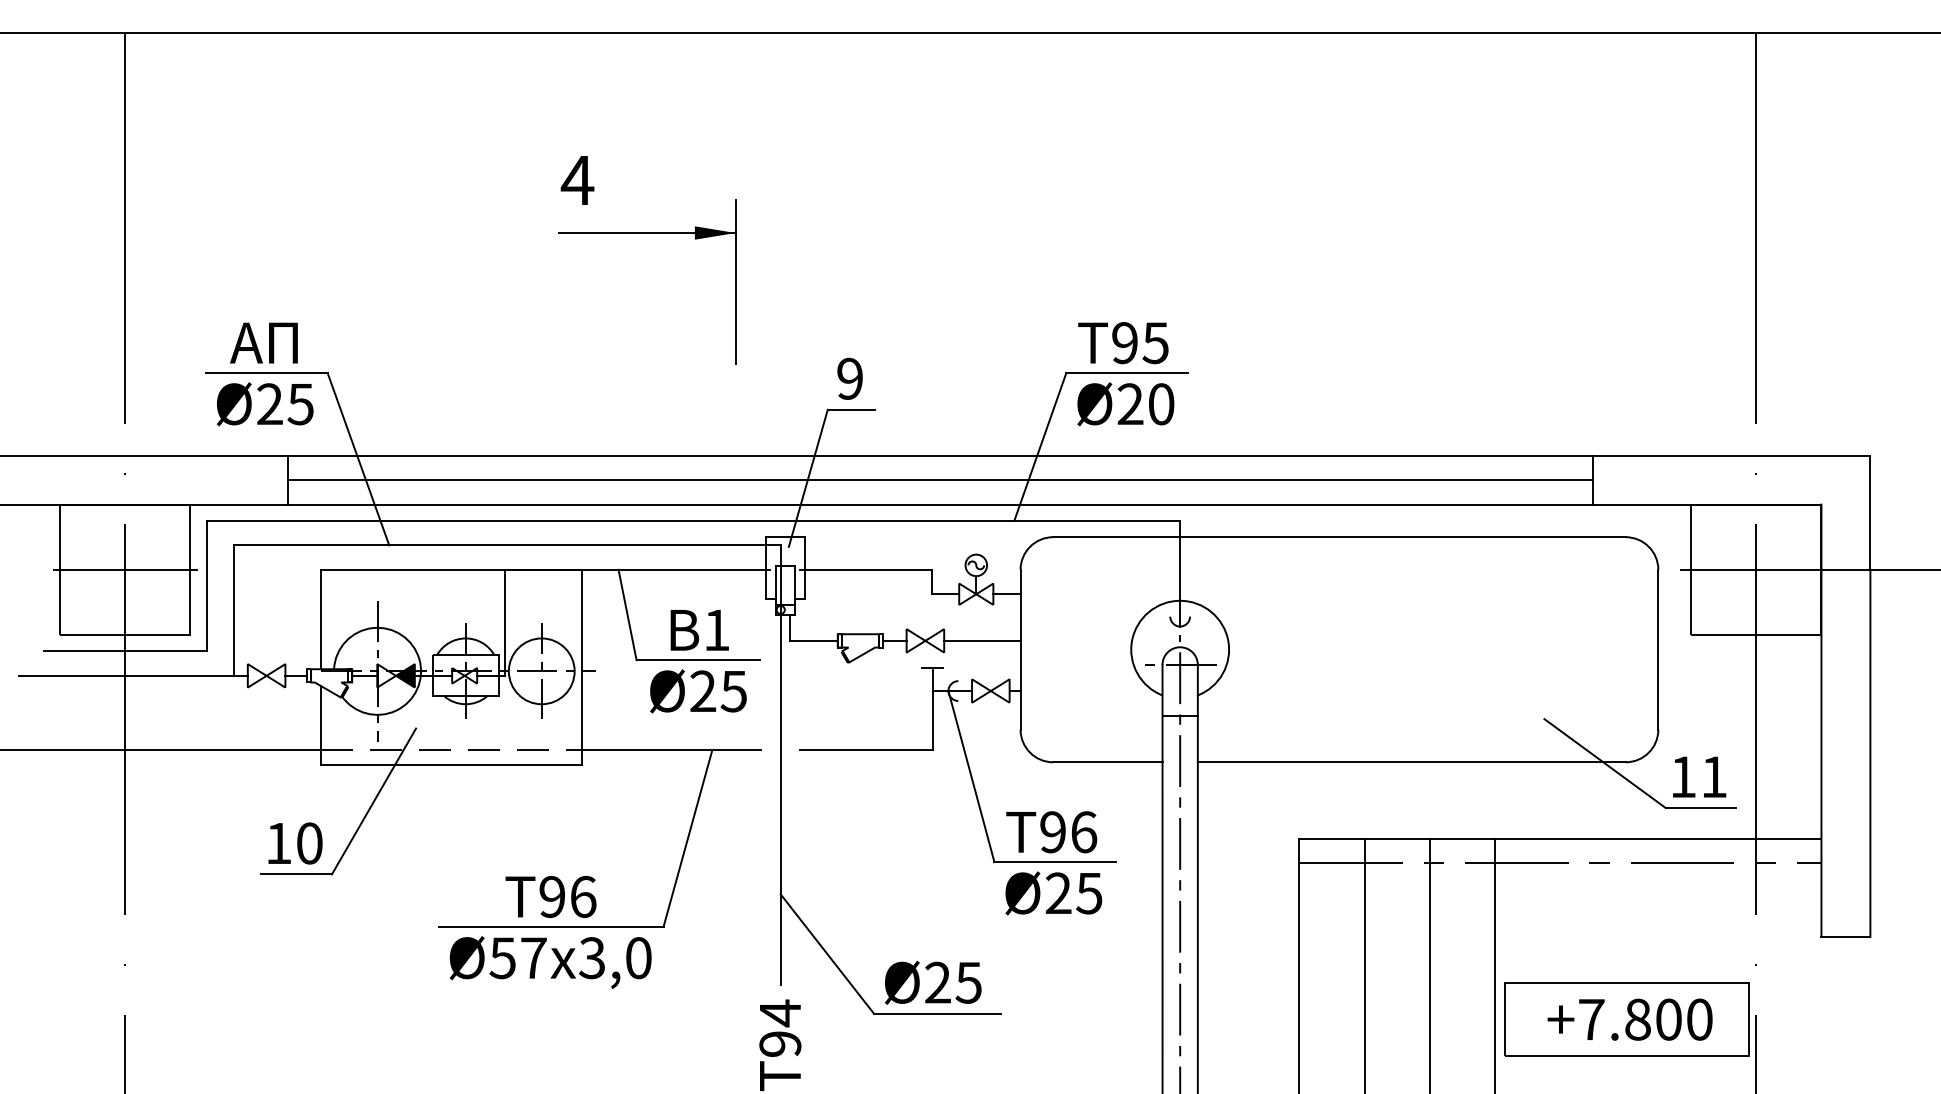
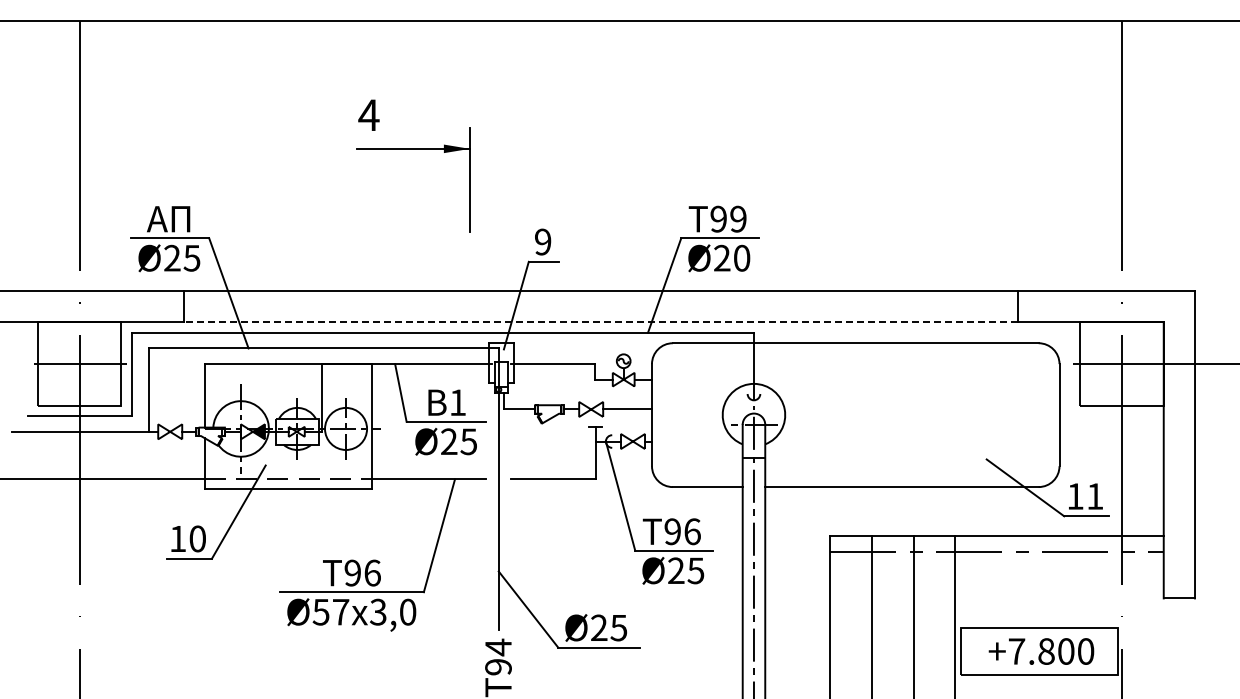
text: (1155, 341) -> (738, 218), T95 -> T99
line: (939, 479) -> (600, 306), removed
line: (939, 504) -> (600, 322), solid -> dashed

